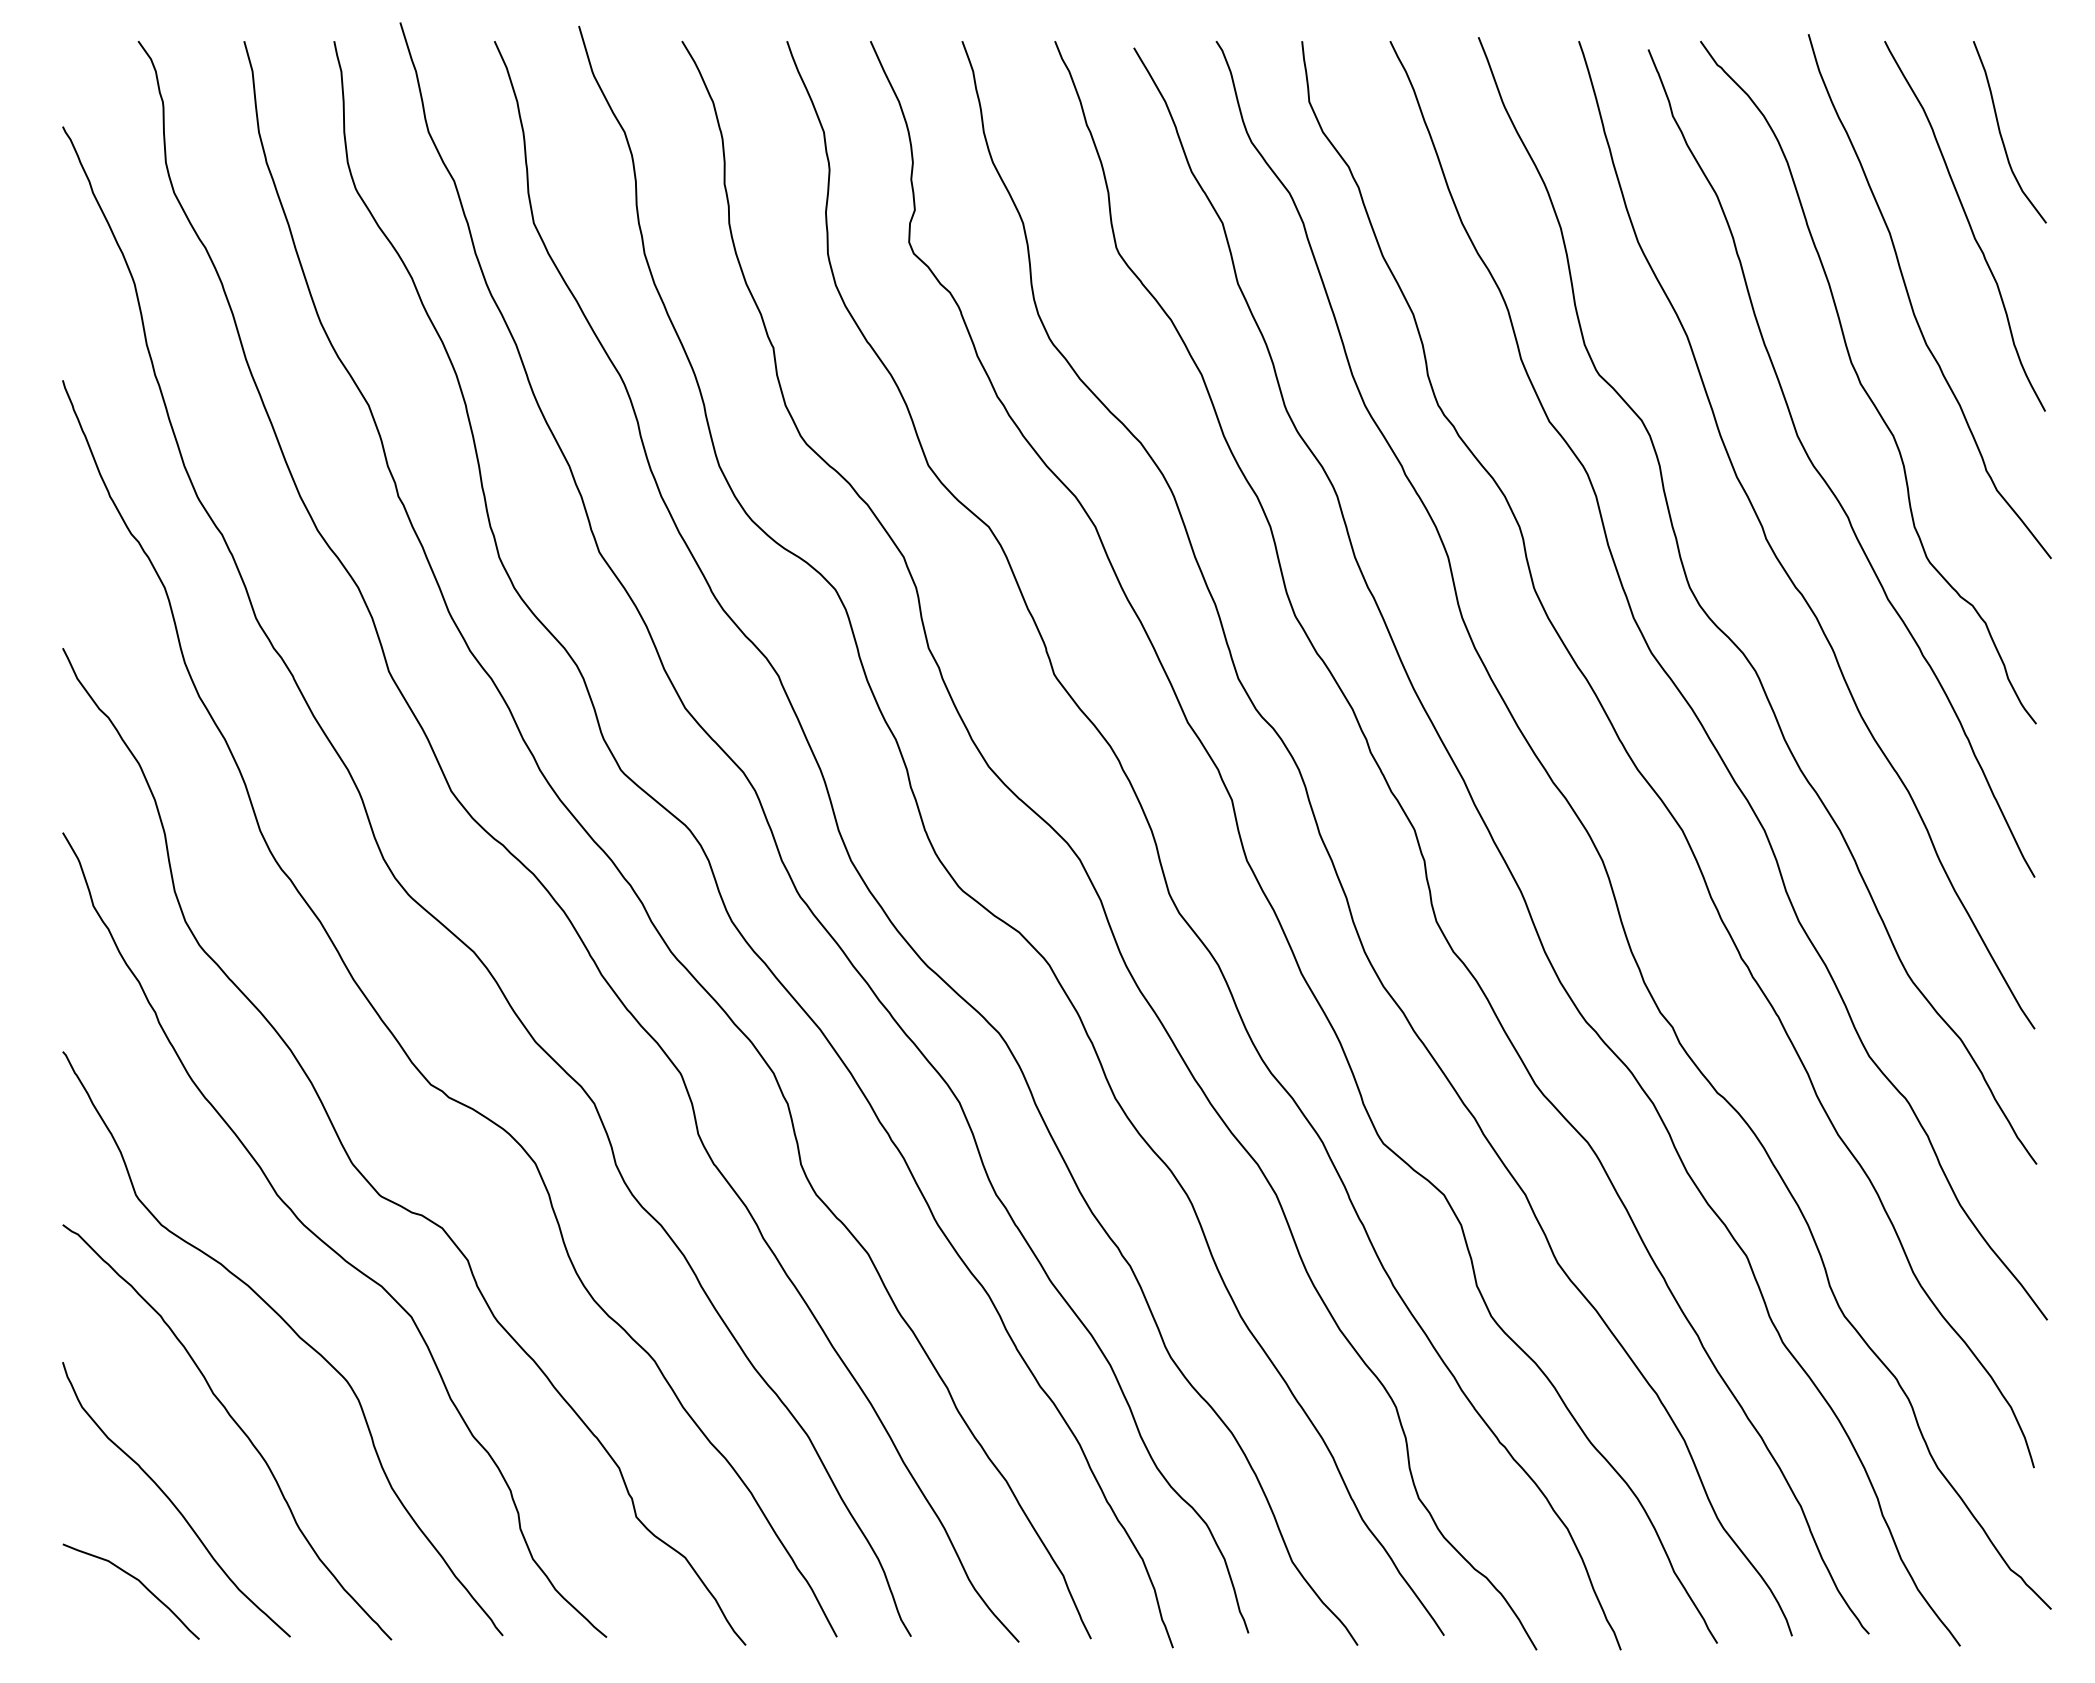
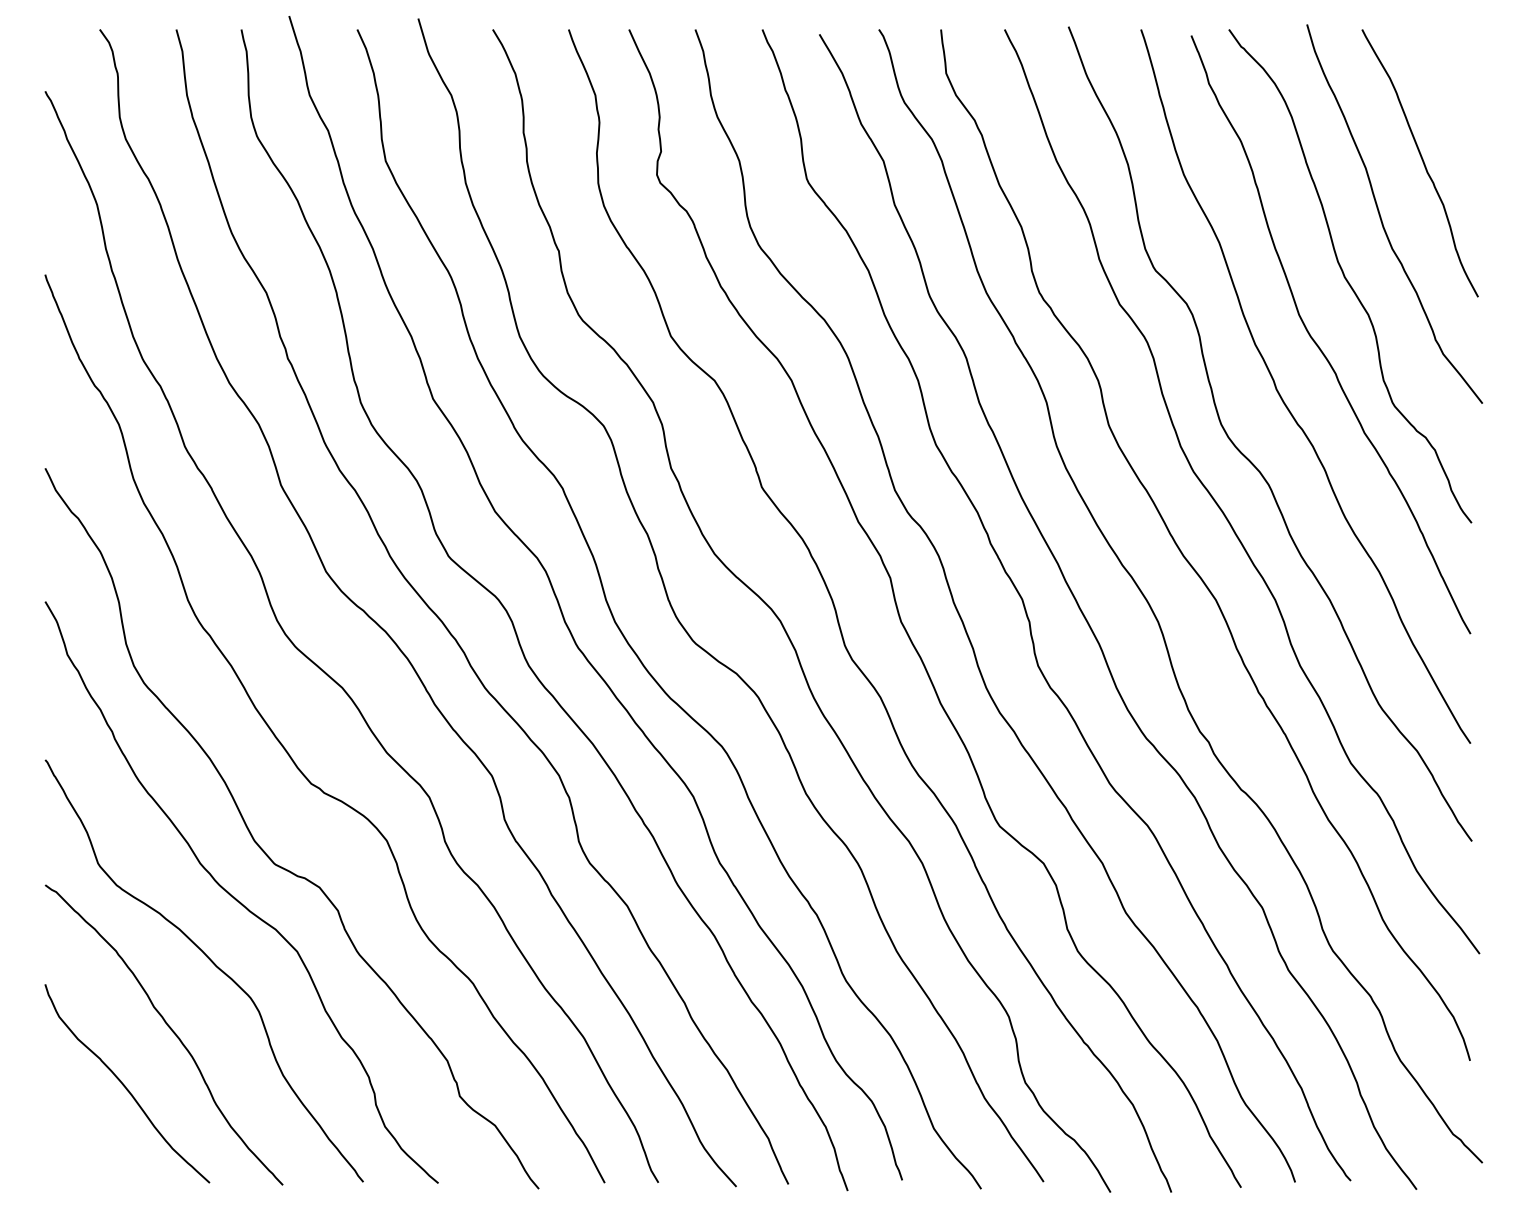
curve: (2001, 133) -> (1446, 96), removed
curve: (139, 1582) -> (100, 1143), removed

